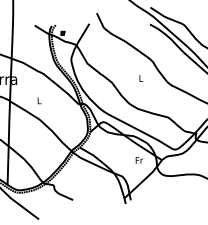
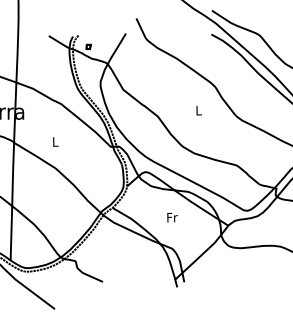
text: (138, 160) -> (171, 217), moved

